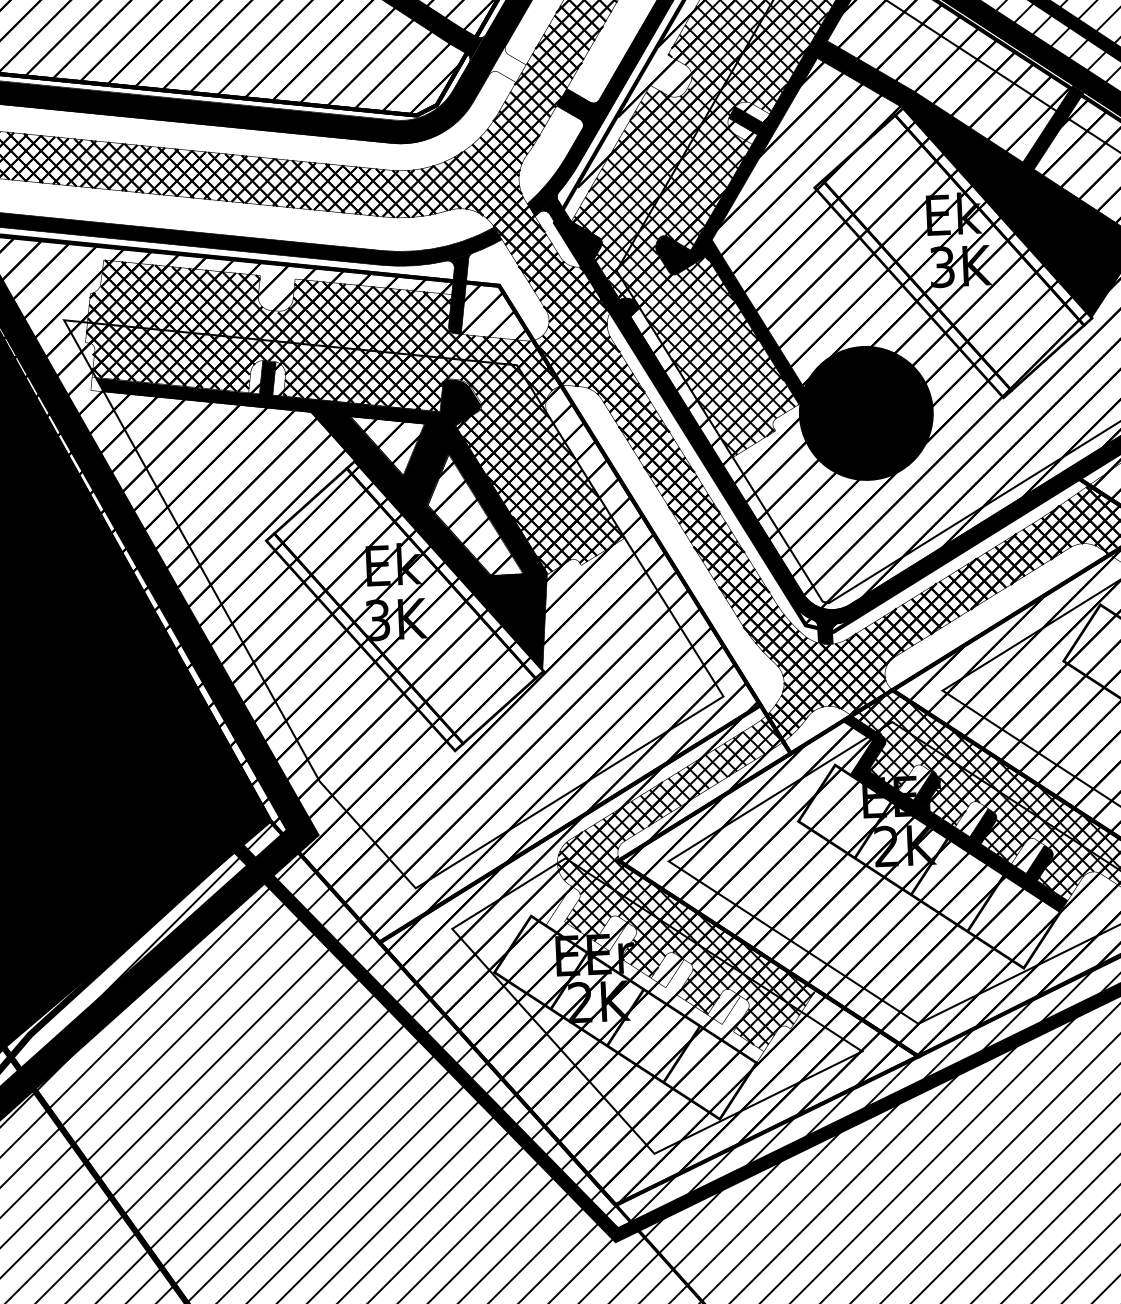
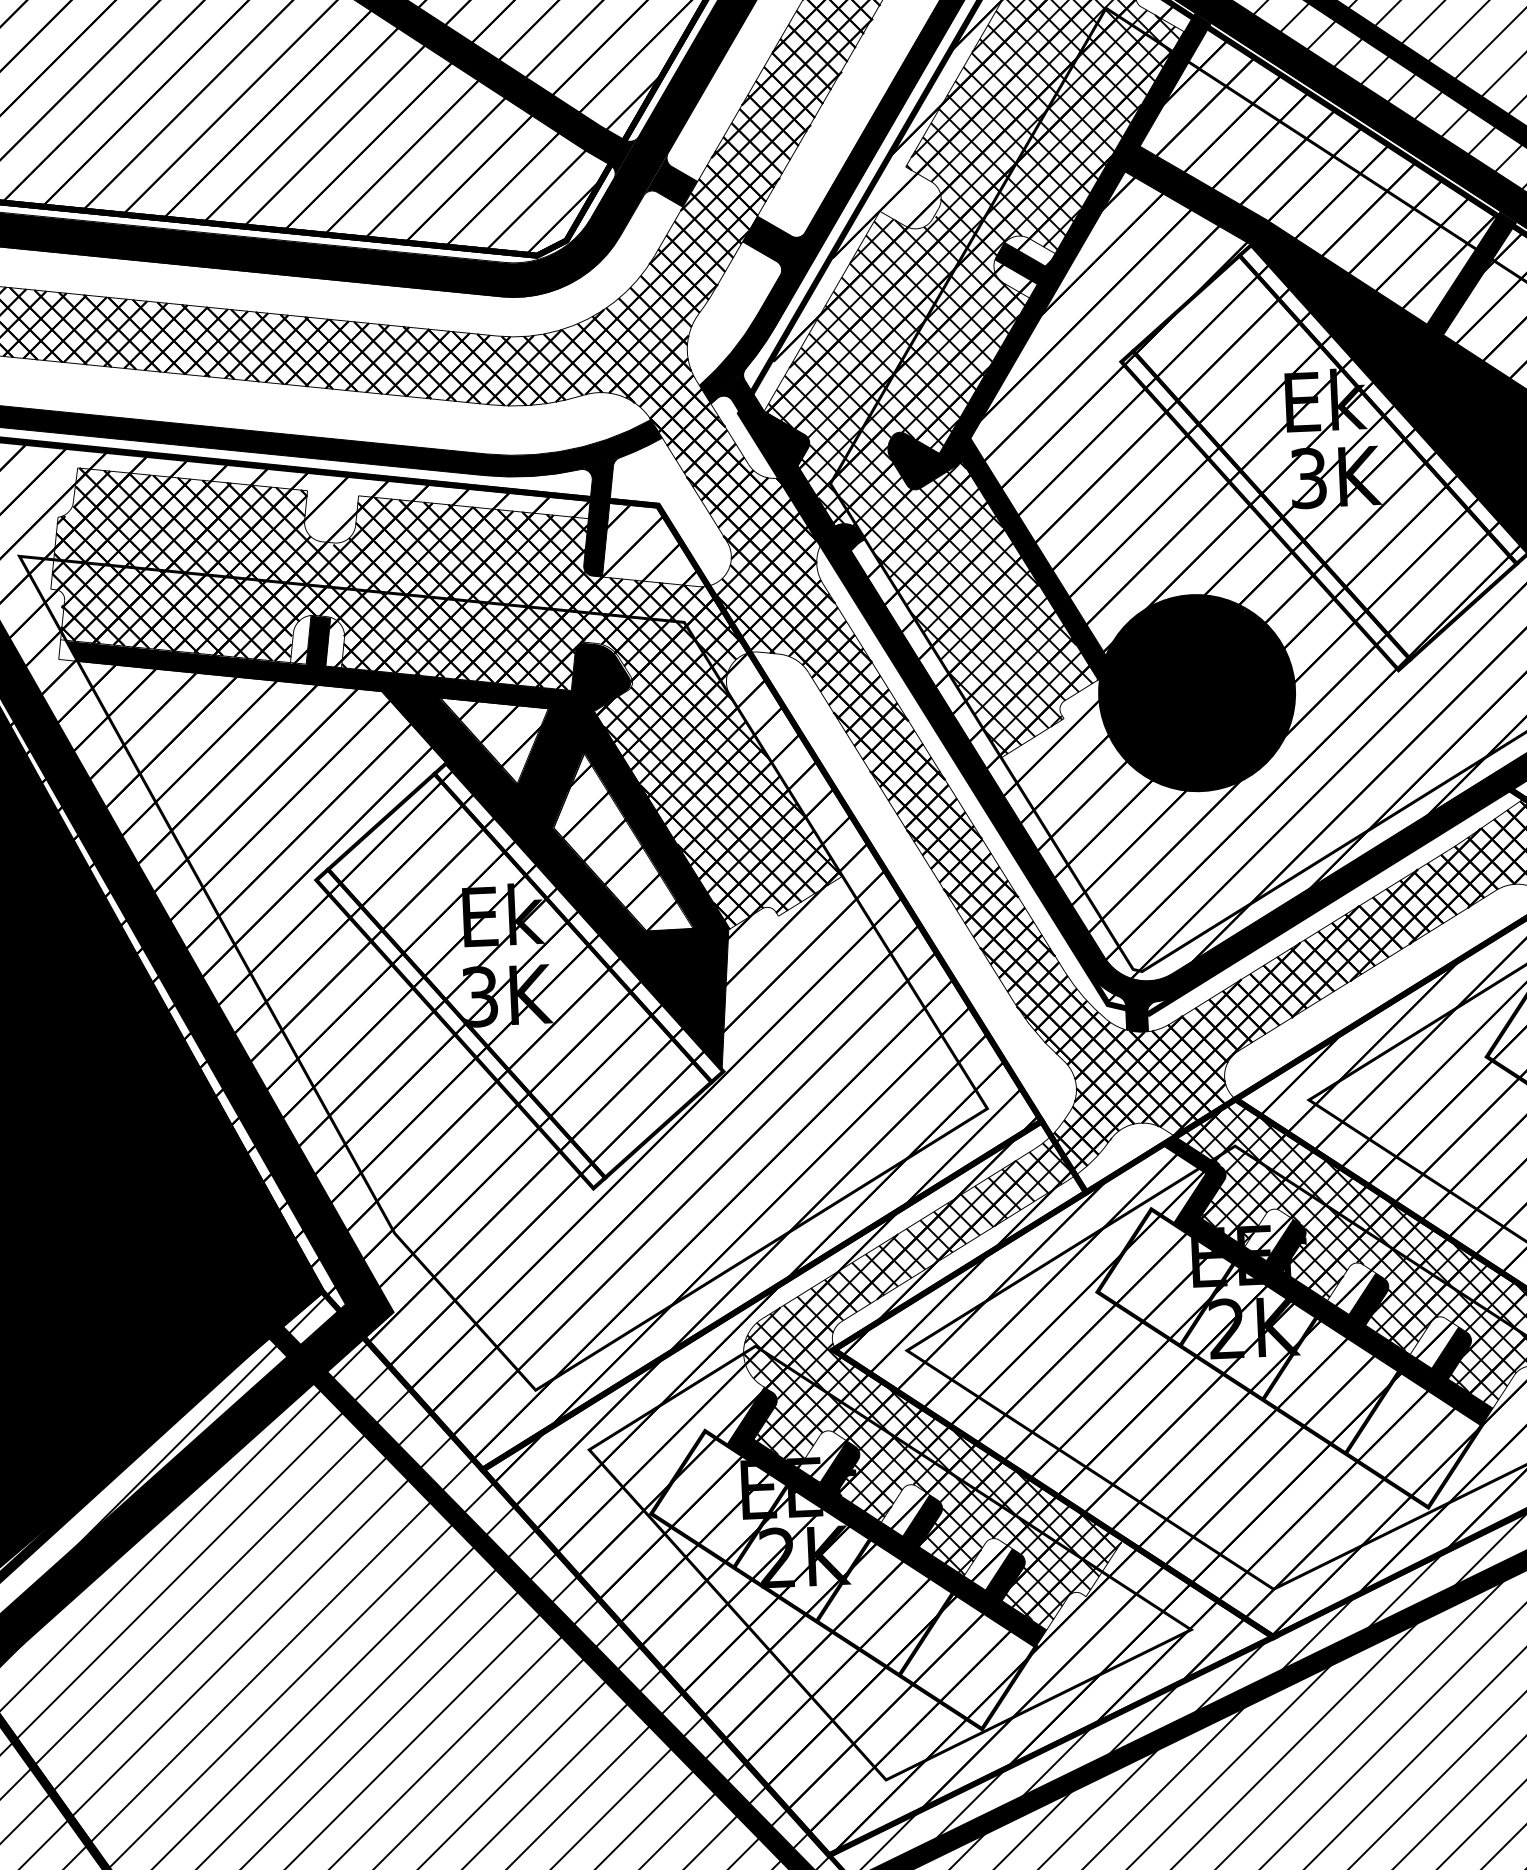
fill: (507, 63) -> (670, 179), added
fill: (654, 974) -> (886, 1516), added

